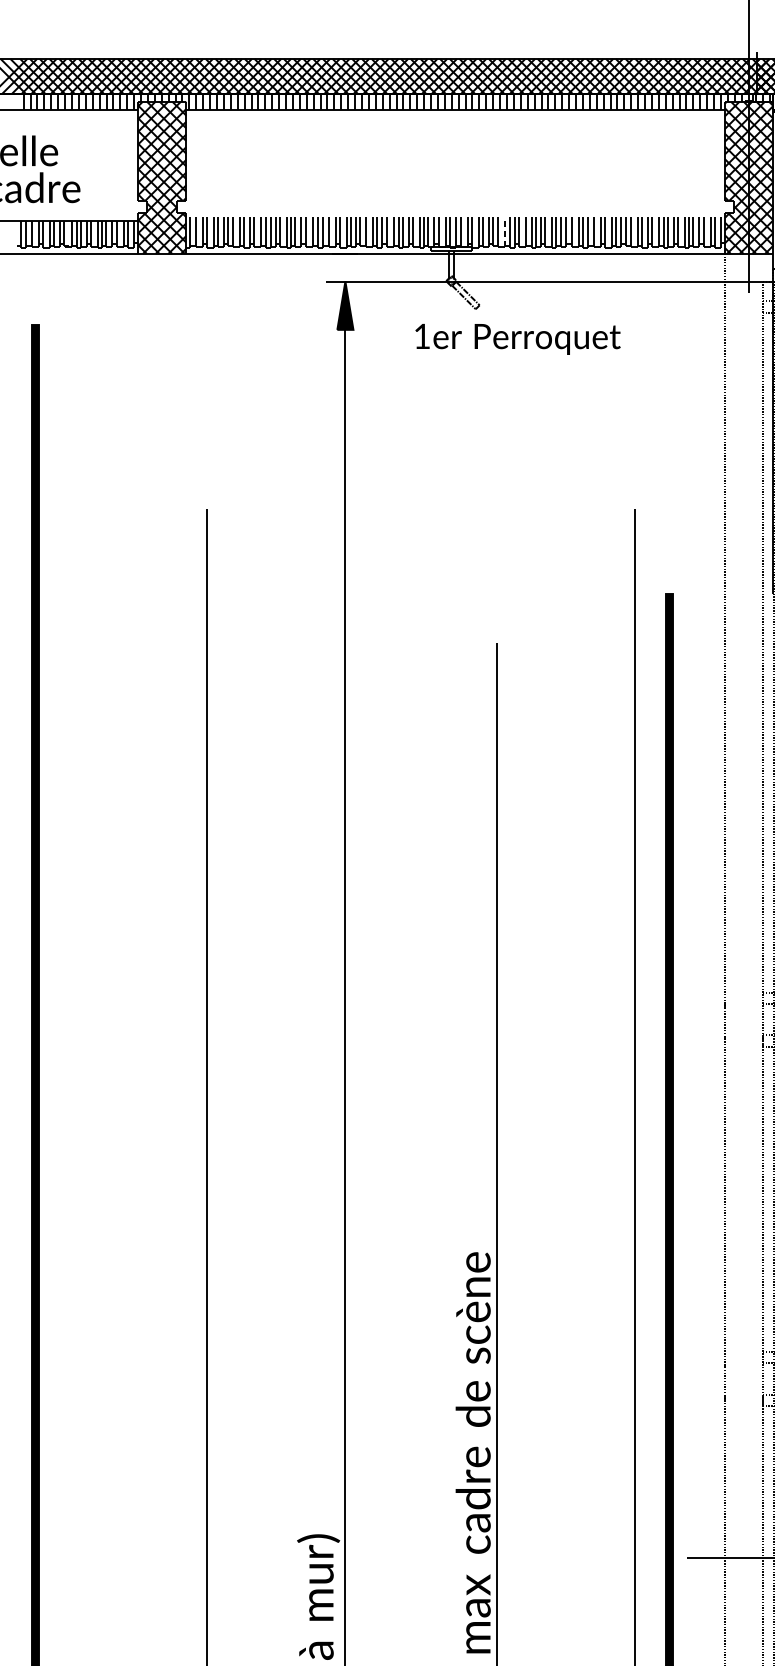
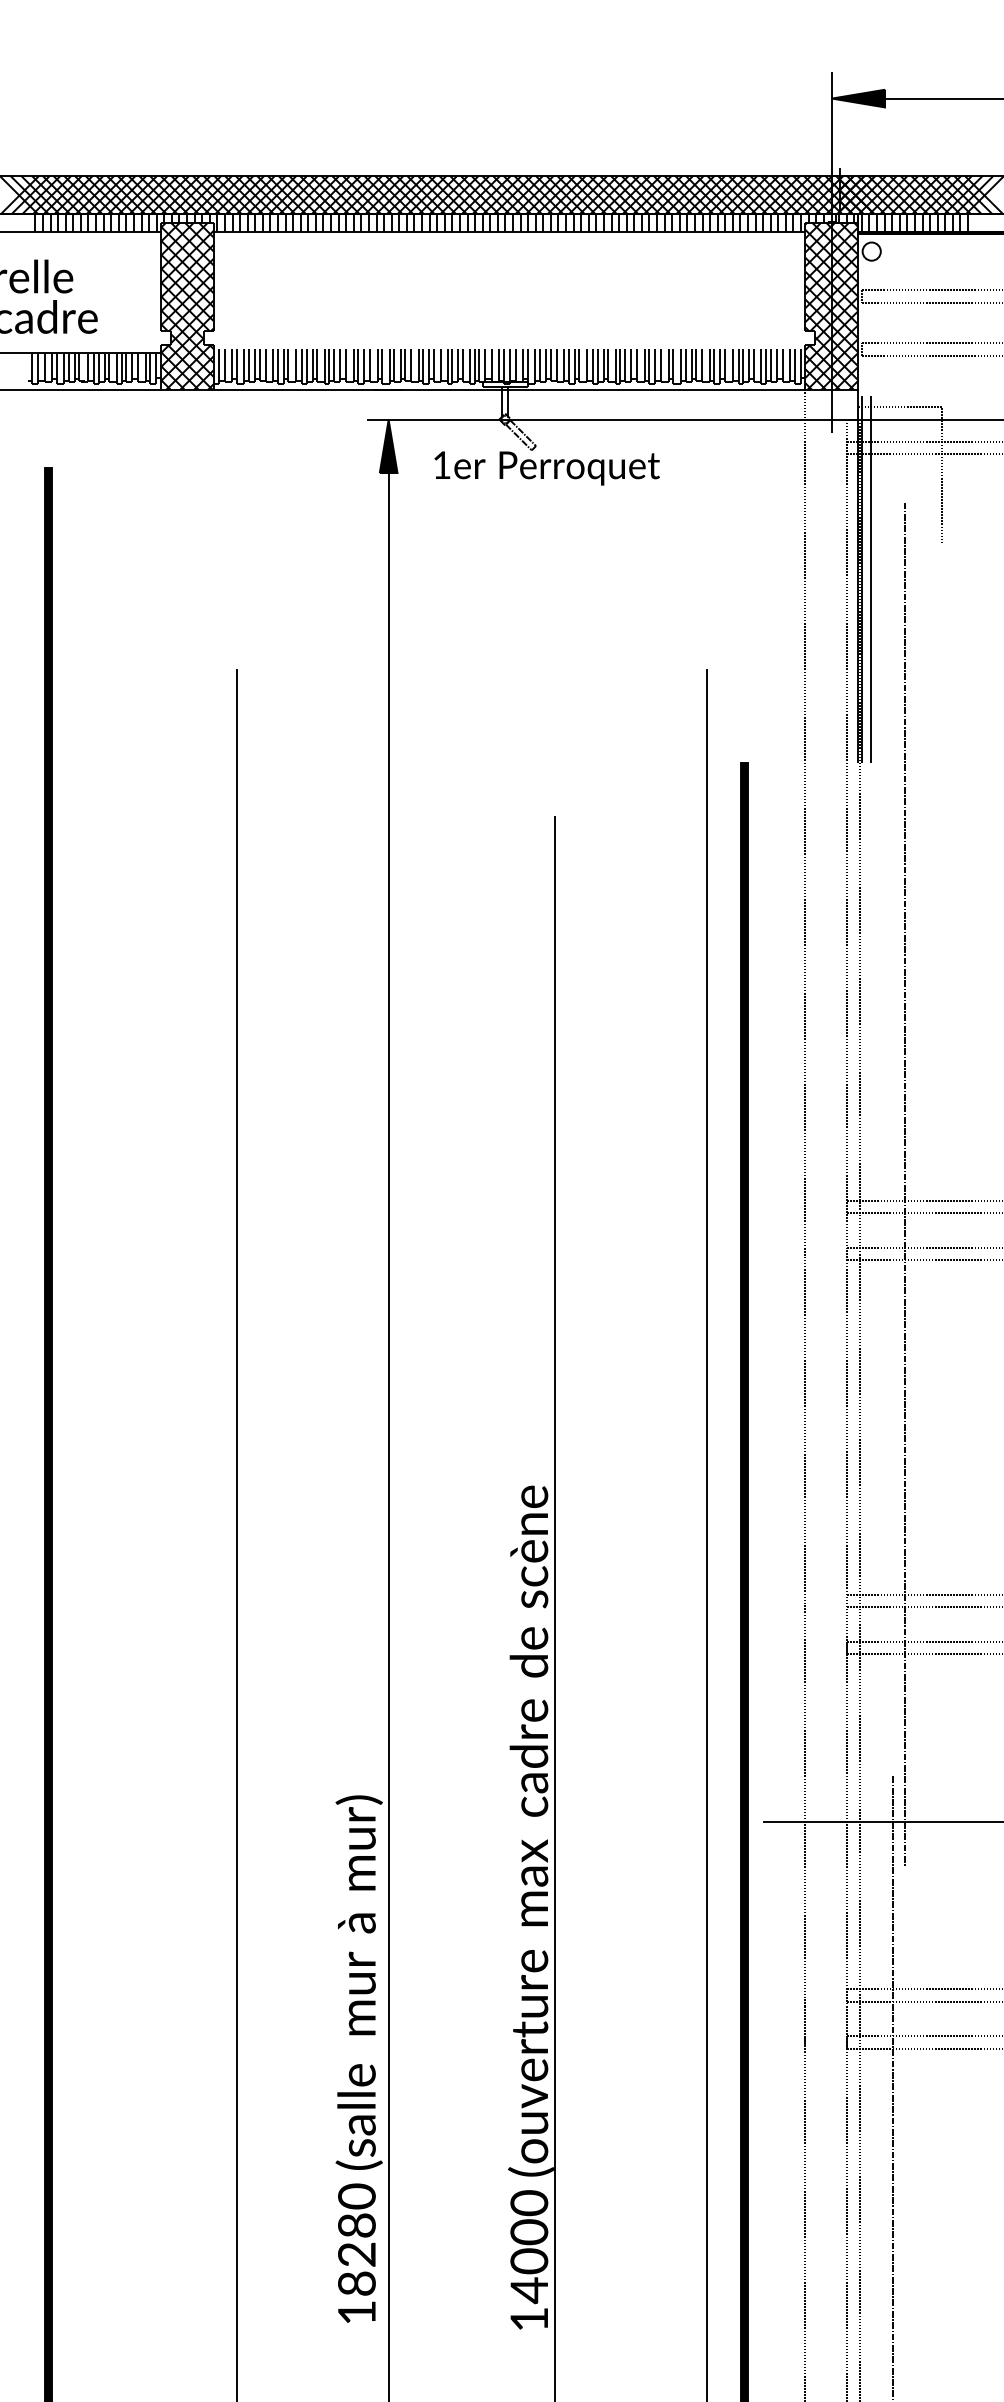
line: (505, 231) -> (564, 365), dashed -> solid
text: (517, 339) -> (546, 468), moved

